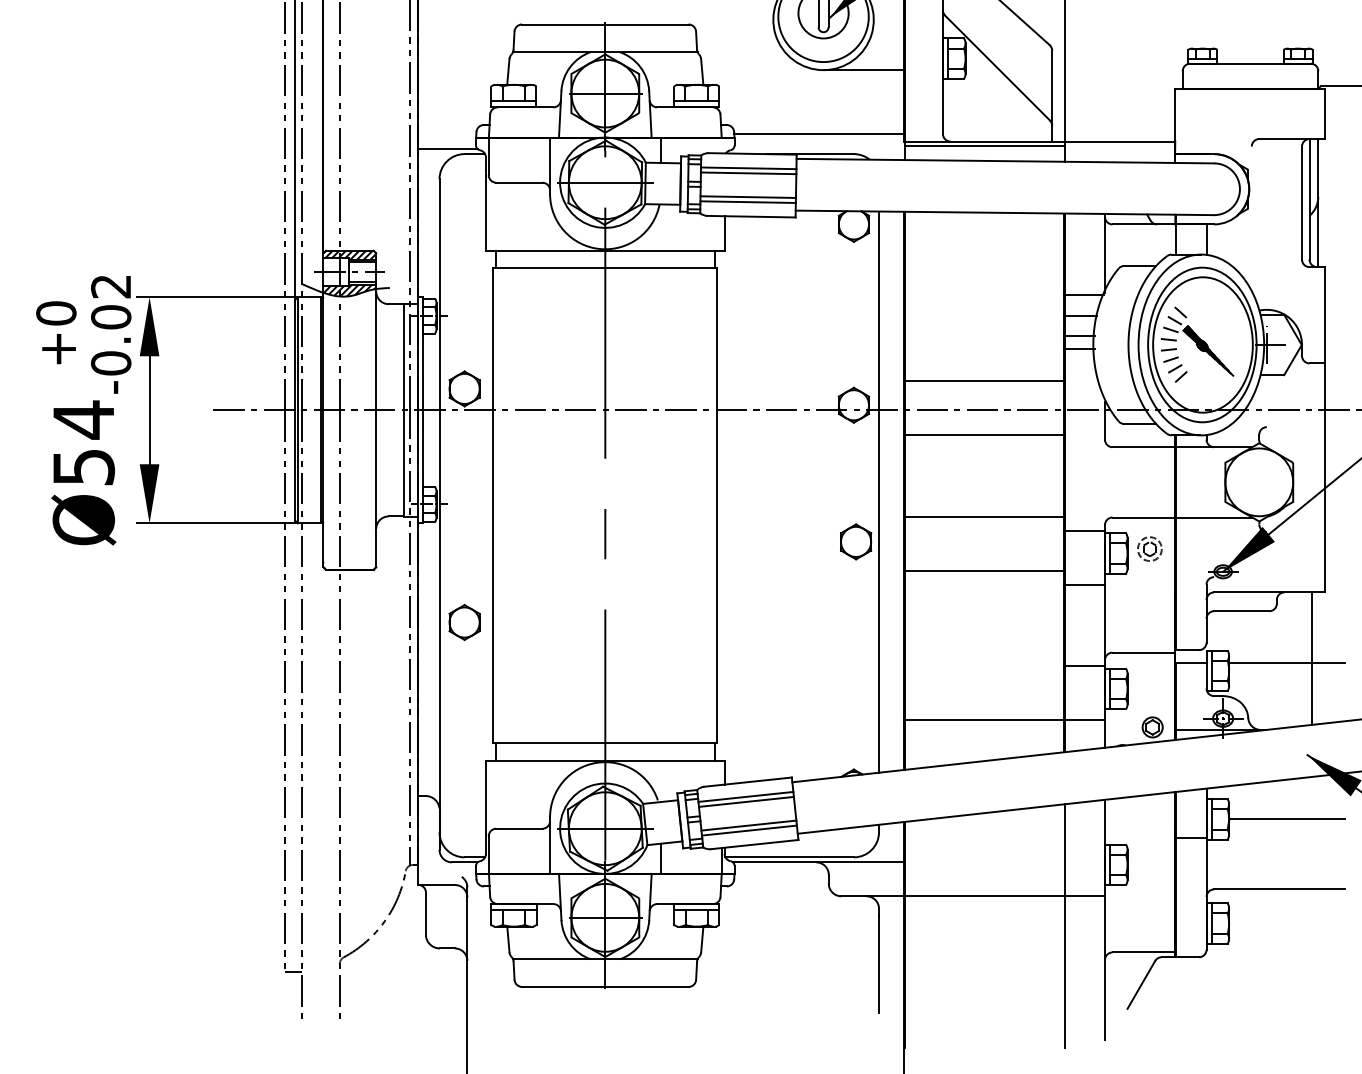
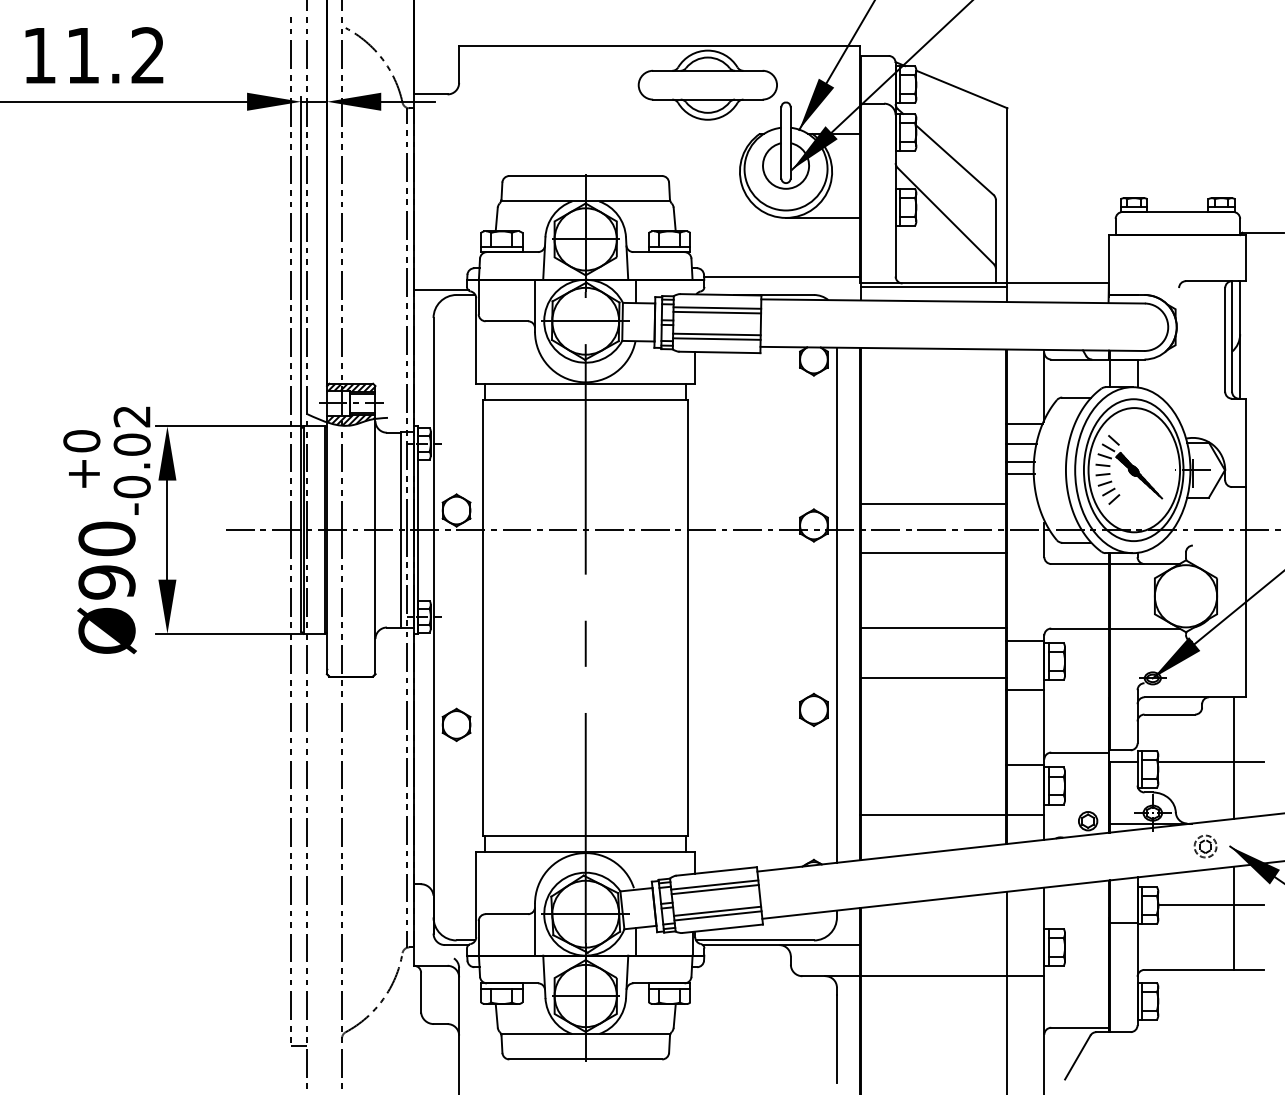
text: (83, 443) -> (106, 560), Ø54 -> Ø90
part: (855, 541) -> (813, 709), moved
part: (1149, 549) -> (1205, 846), moved
line: (1312, 832) -> (1234, 917), added

